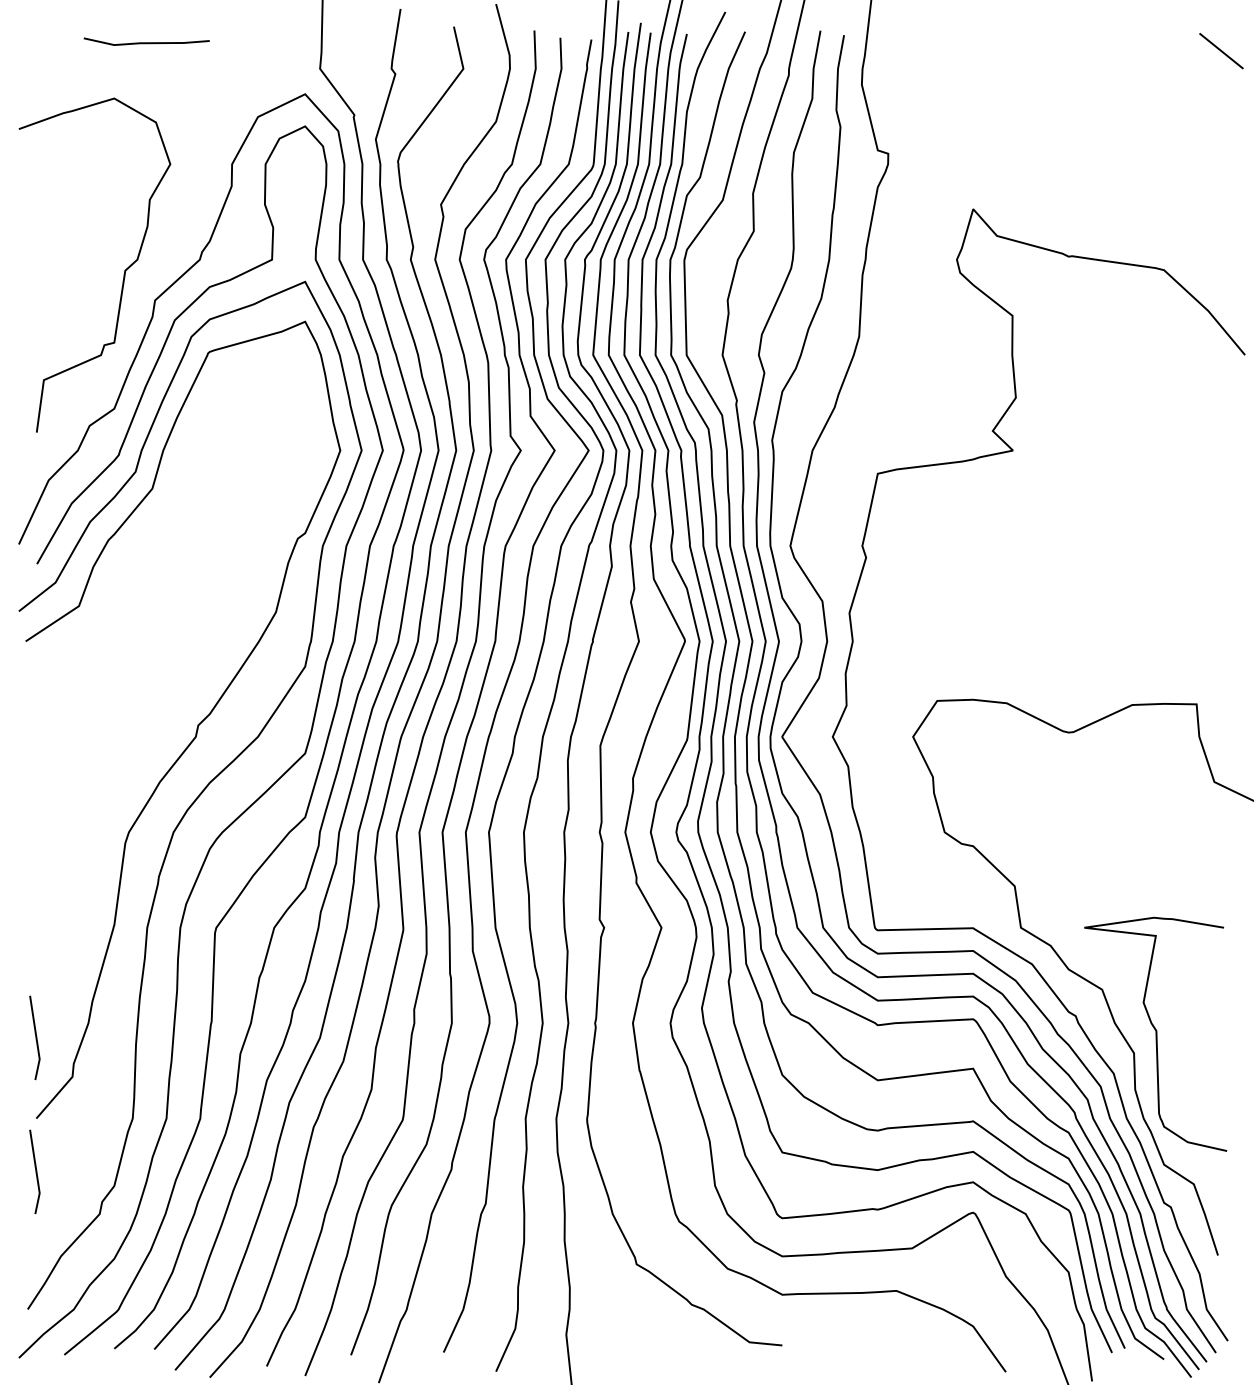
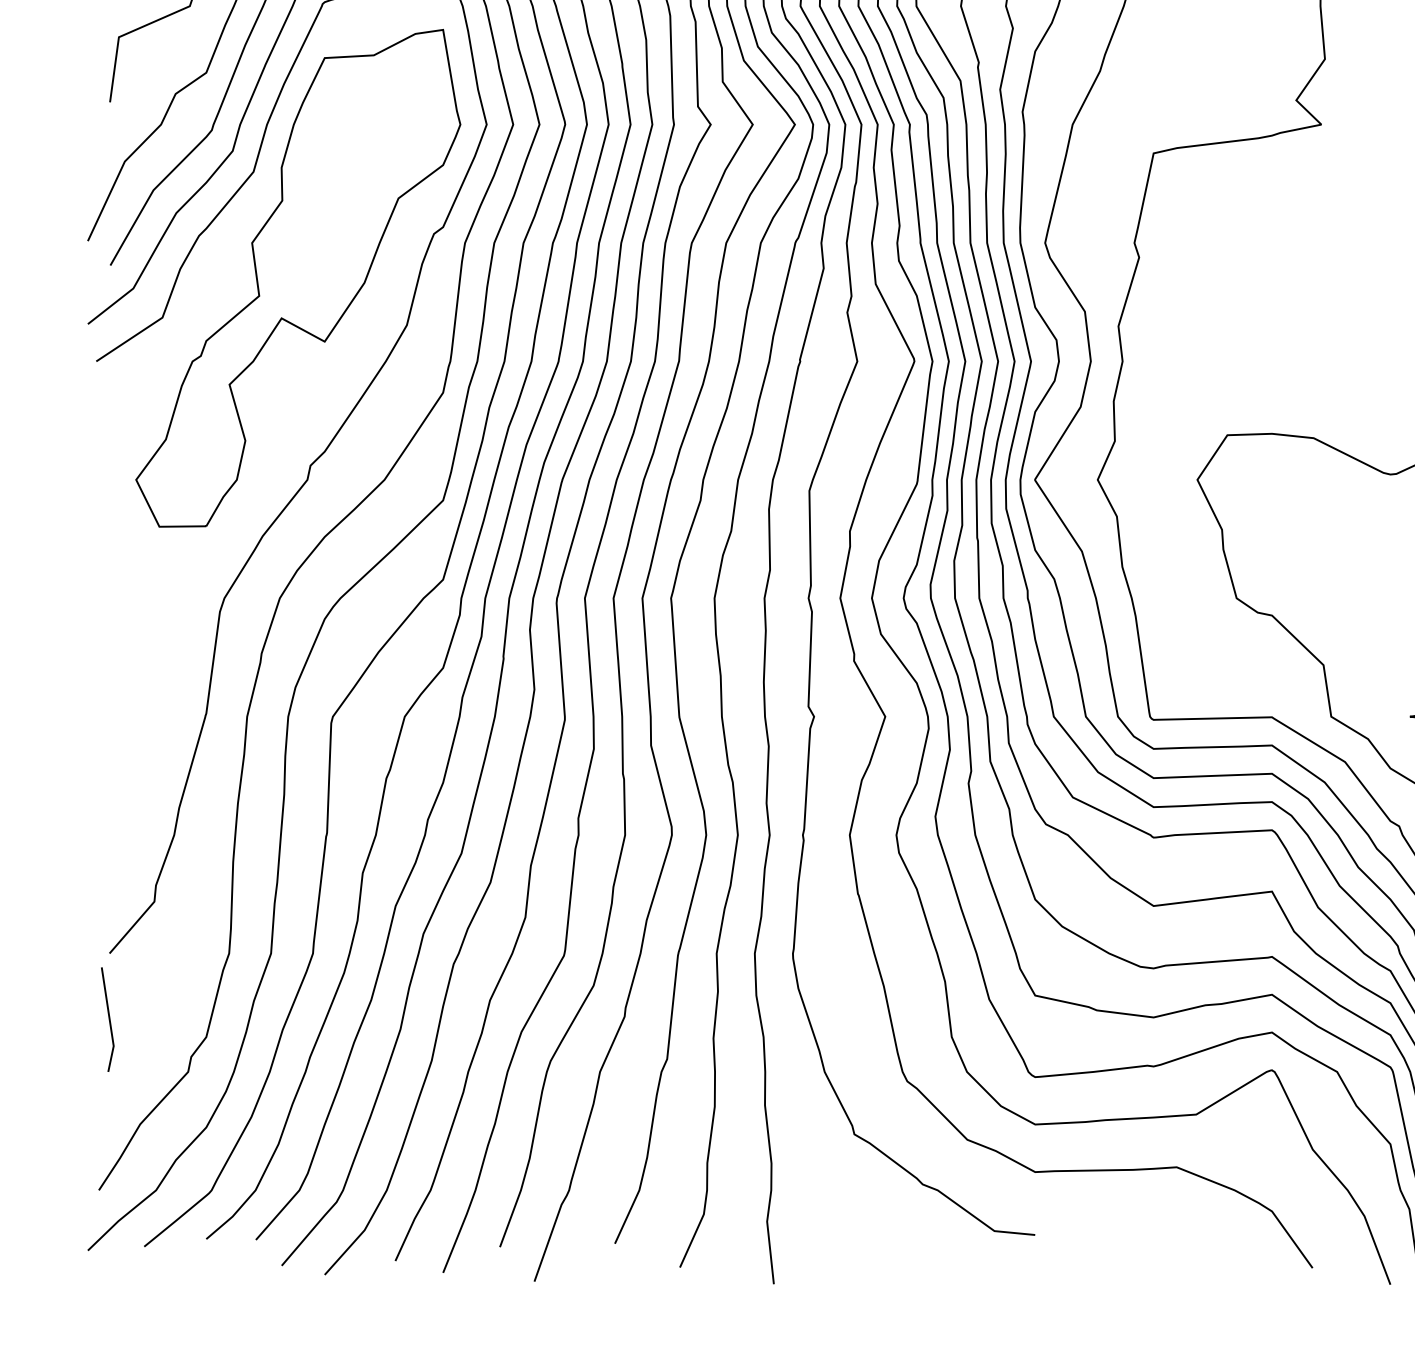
part: (188, 574) -> (298, 278), added
line: (35, 1037) -> (108, 852), removed

